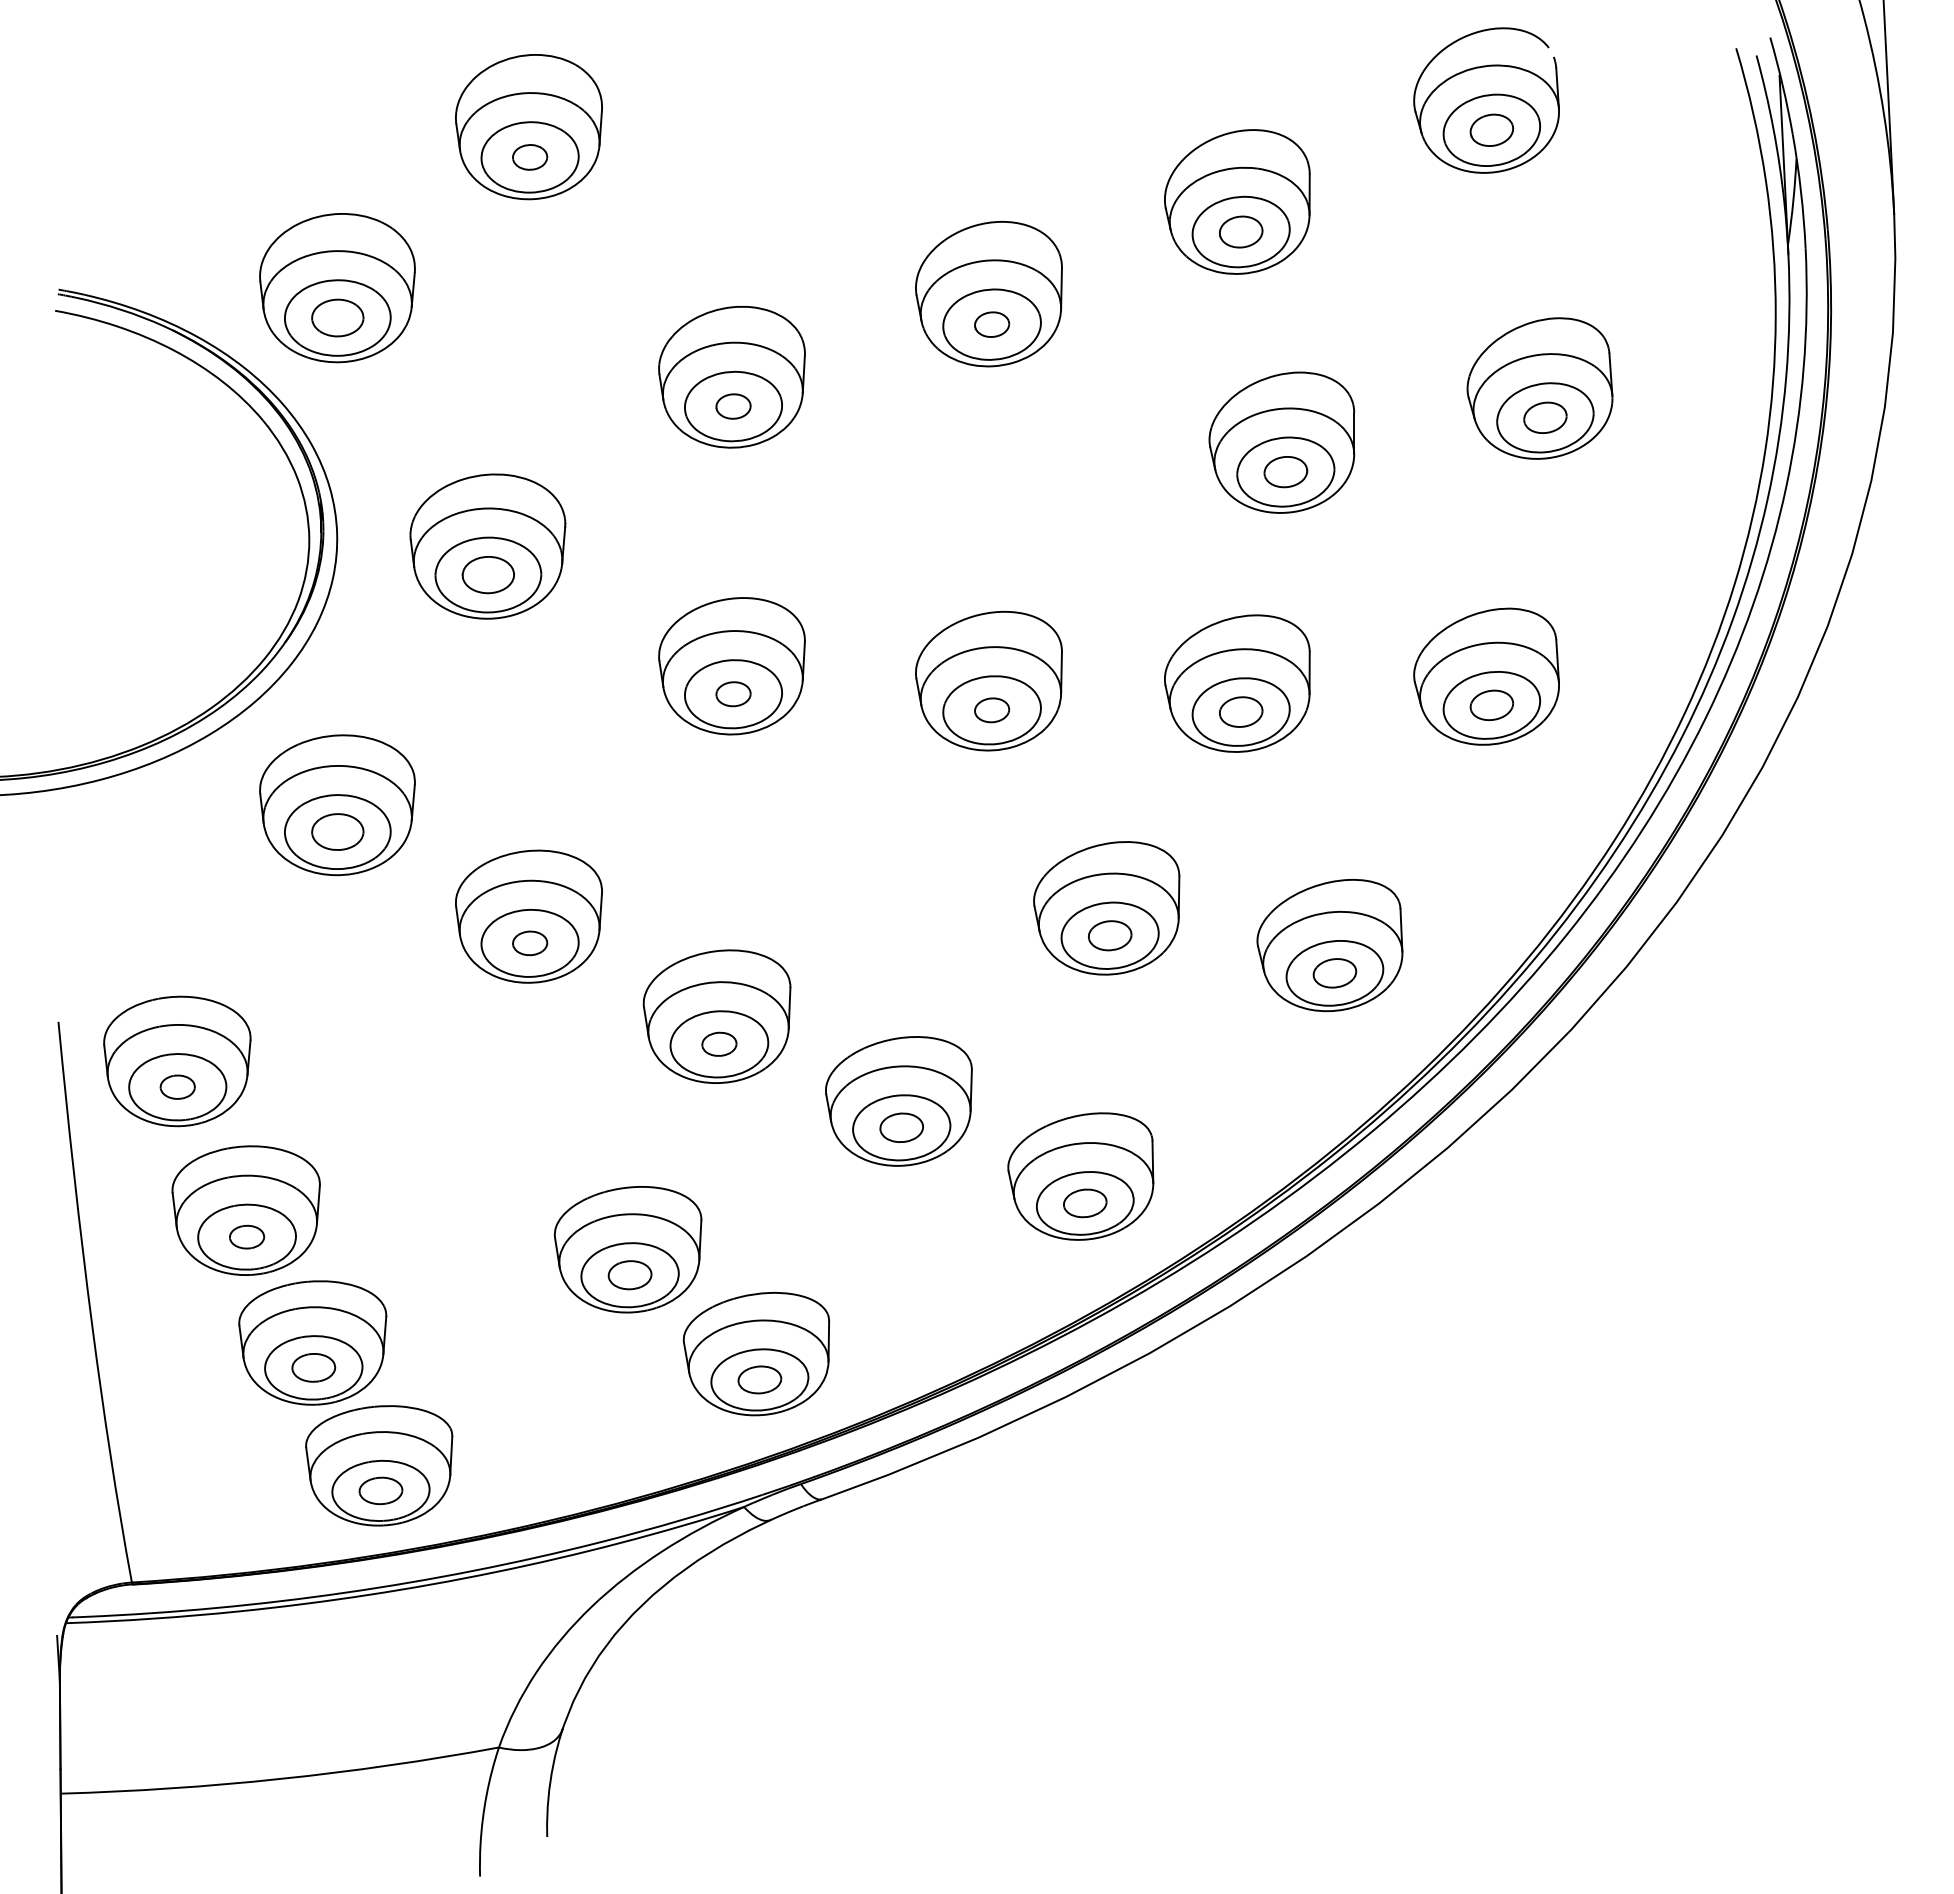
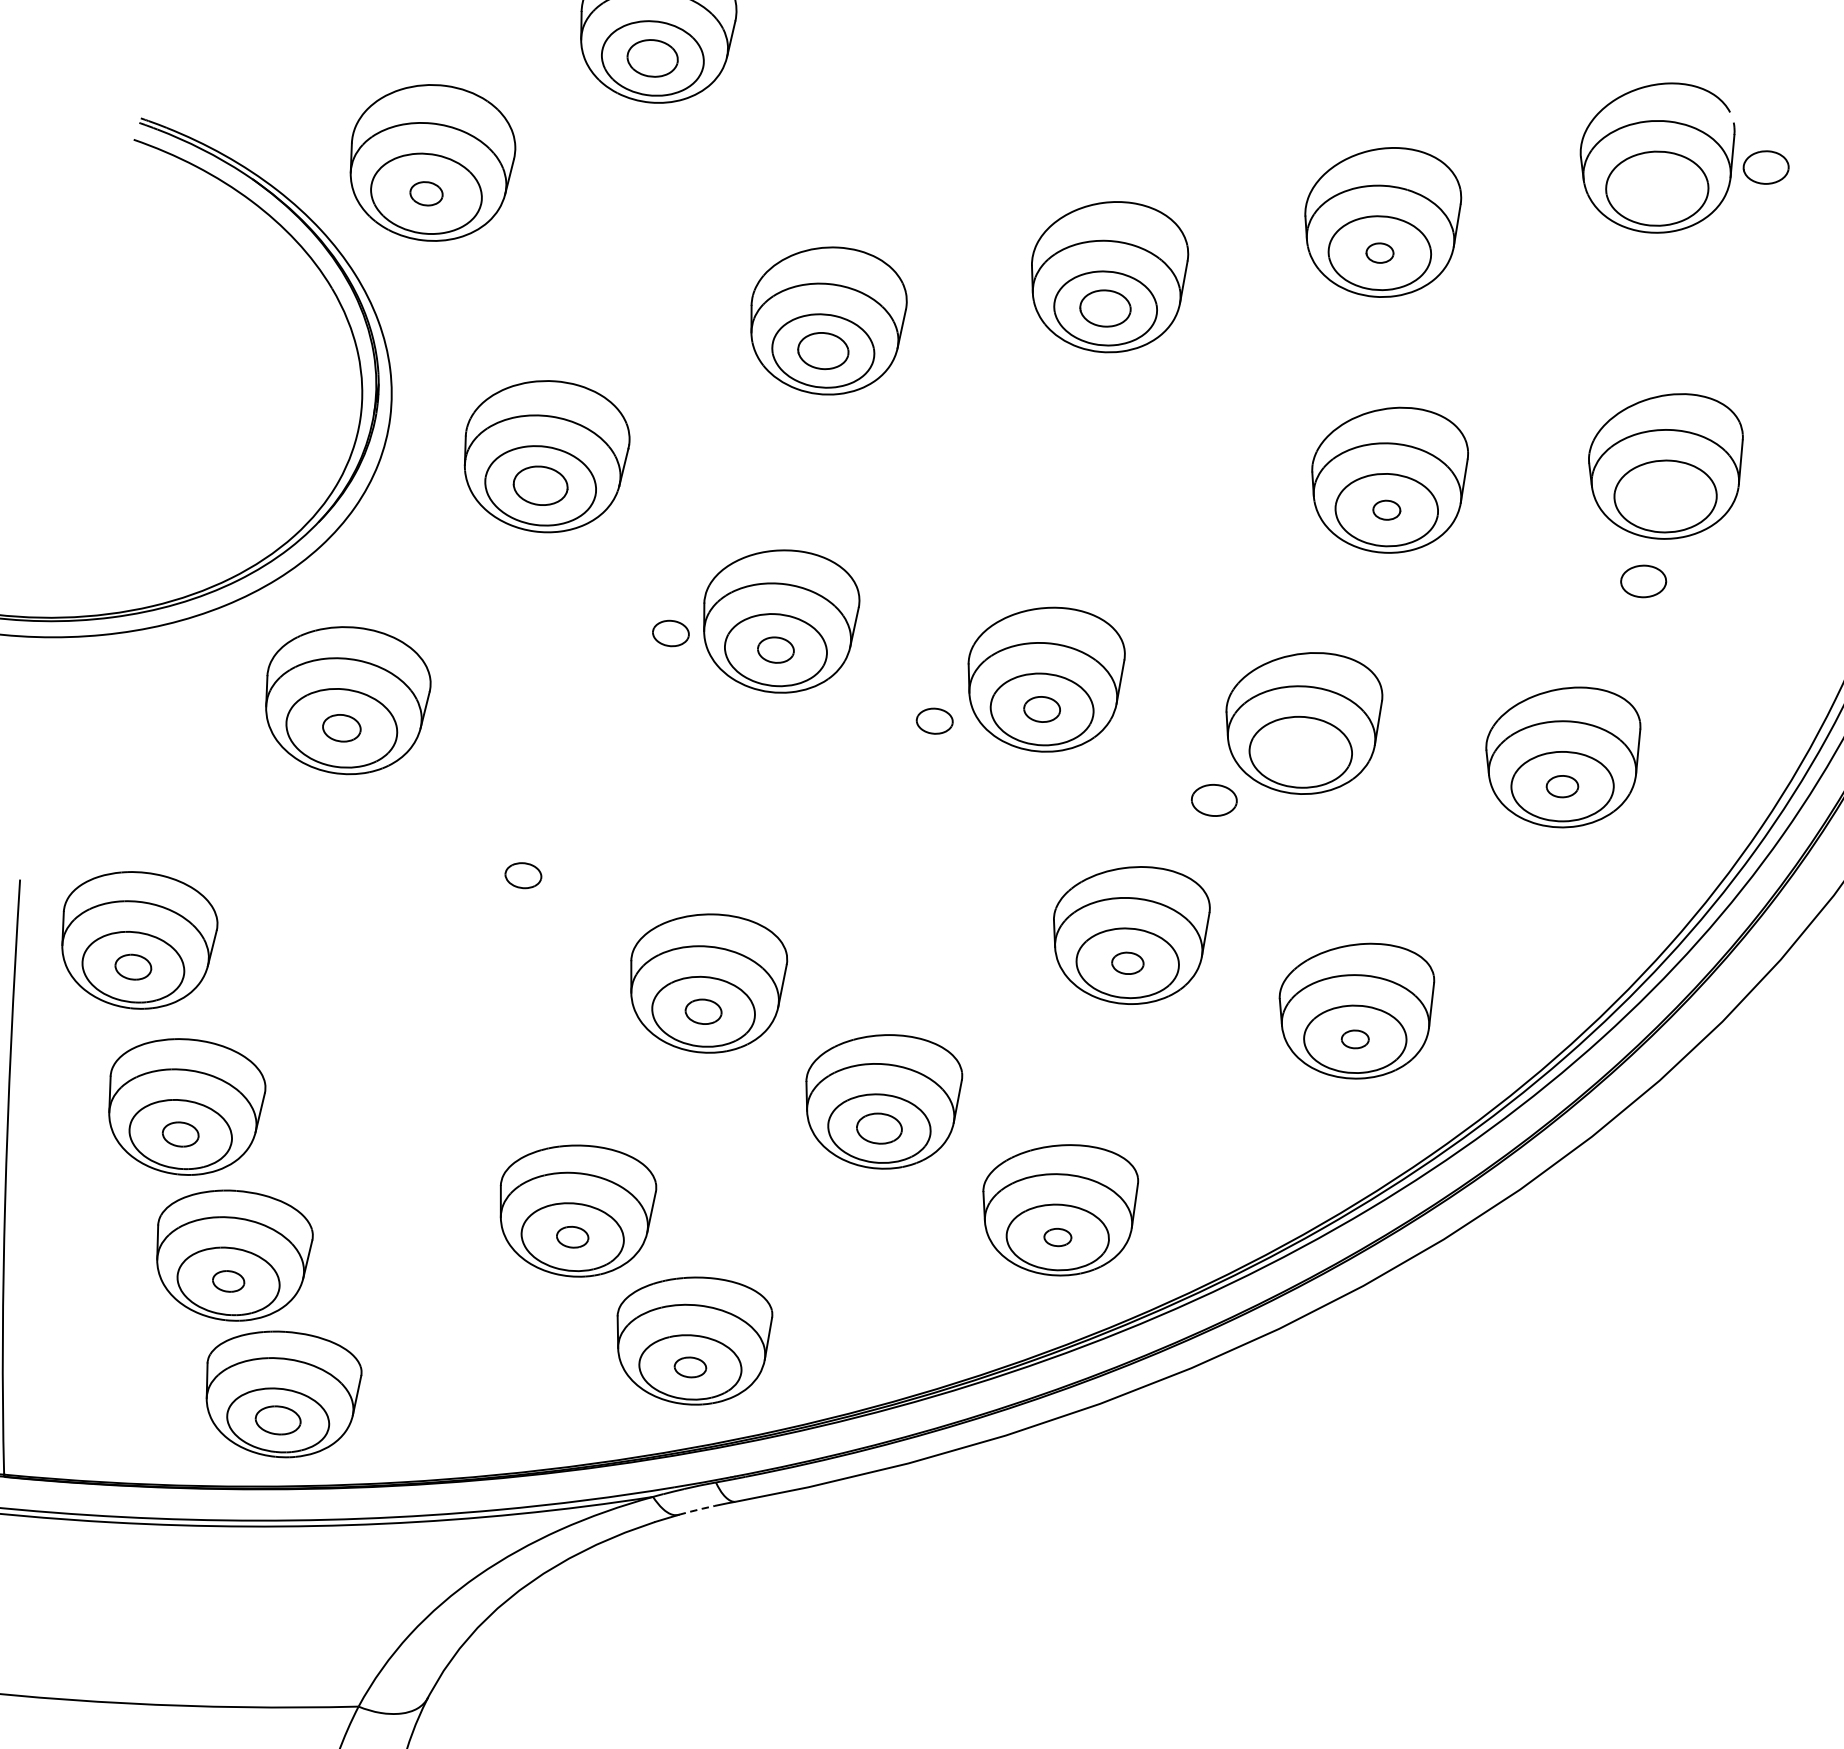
part: (1491, 129) -> (1765, 166), moved
part: (530, 157) -> (653, 58), size x1.4
part: (1241, 231) -> (1380, 252), size x0.6
part: (337, 317) -> (426, 193), size x0.6
part: (992, 324) -> (1106, 308), size x1.4
part: (733, 406) -> (823, 350), size x1.4
part: (1545, 417) -> (1643, 581), moved
part: (1285, 472) -> (1386, 510), size x0.6
part: (632, 694) -> (670, 633), added
part: (1491, 705) -> (1562, 786), size x0.7
part: (1241, 711) -> (1214, 799), moved
part: (893, 737) -> (935, 721), added
part: (337, 831) -> (341, 727), size x0.7
part: (528, 916) -> (526, 847), removed
part: (1110, 935) -> (1128, 963), size x0.7
part: (1334, 973) -> (1354, 1039), size x0.6
part: (1085, 1203) -> (1058, 1237), size x0.6
part: (629, 1275) -> (572, 1237), size x0.7
part: (313, 1367) -> (228, 1280), size x0.7
part: (759, 1379) -> (690, 1366), size x0.7
line: (787, 1512) -> (697, 1509), solid -> dashed

